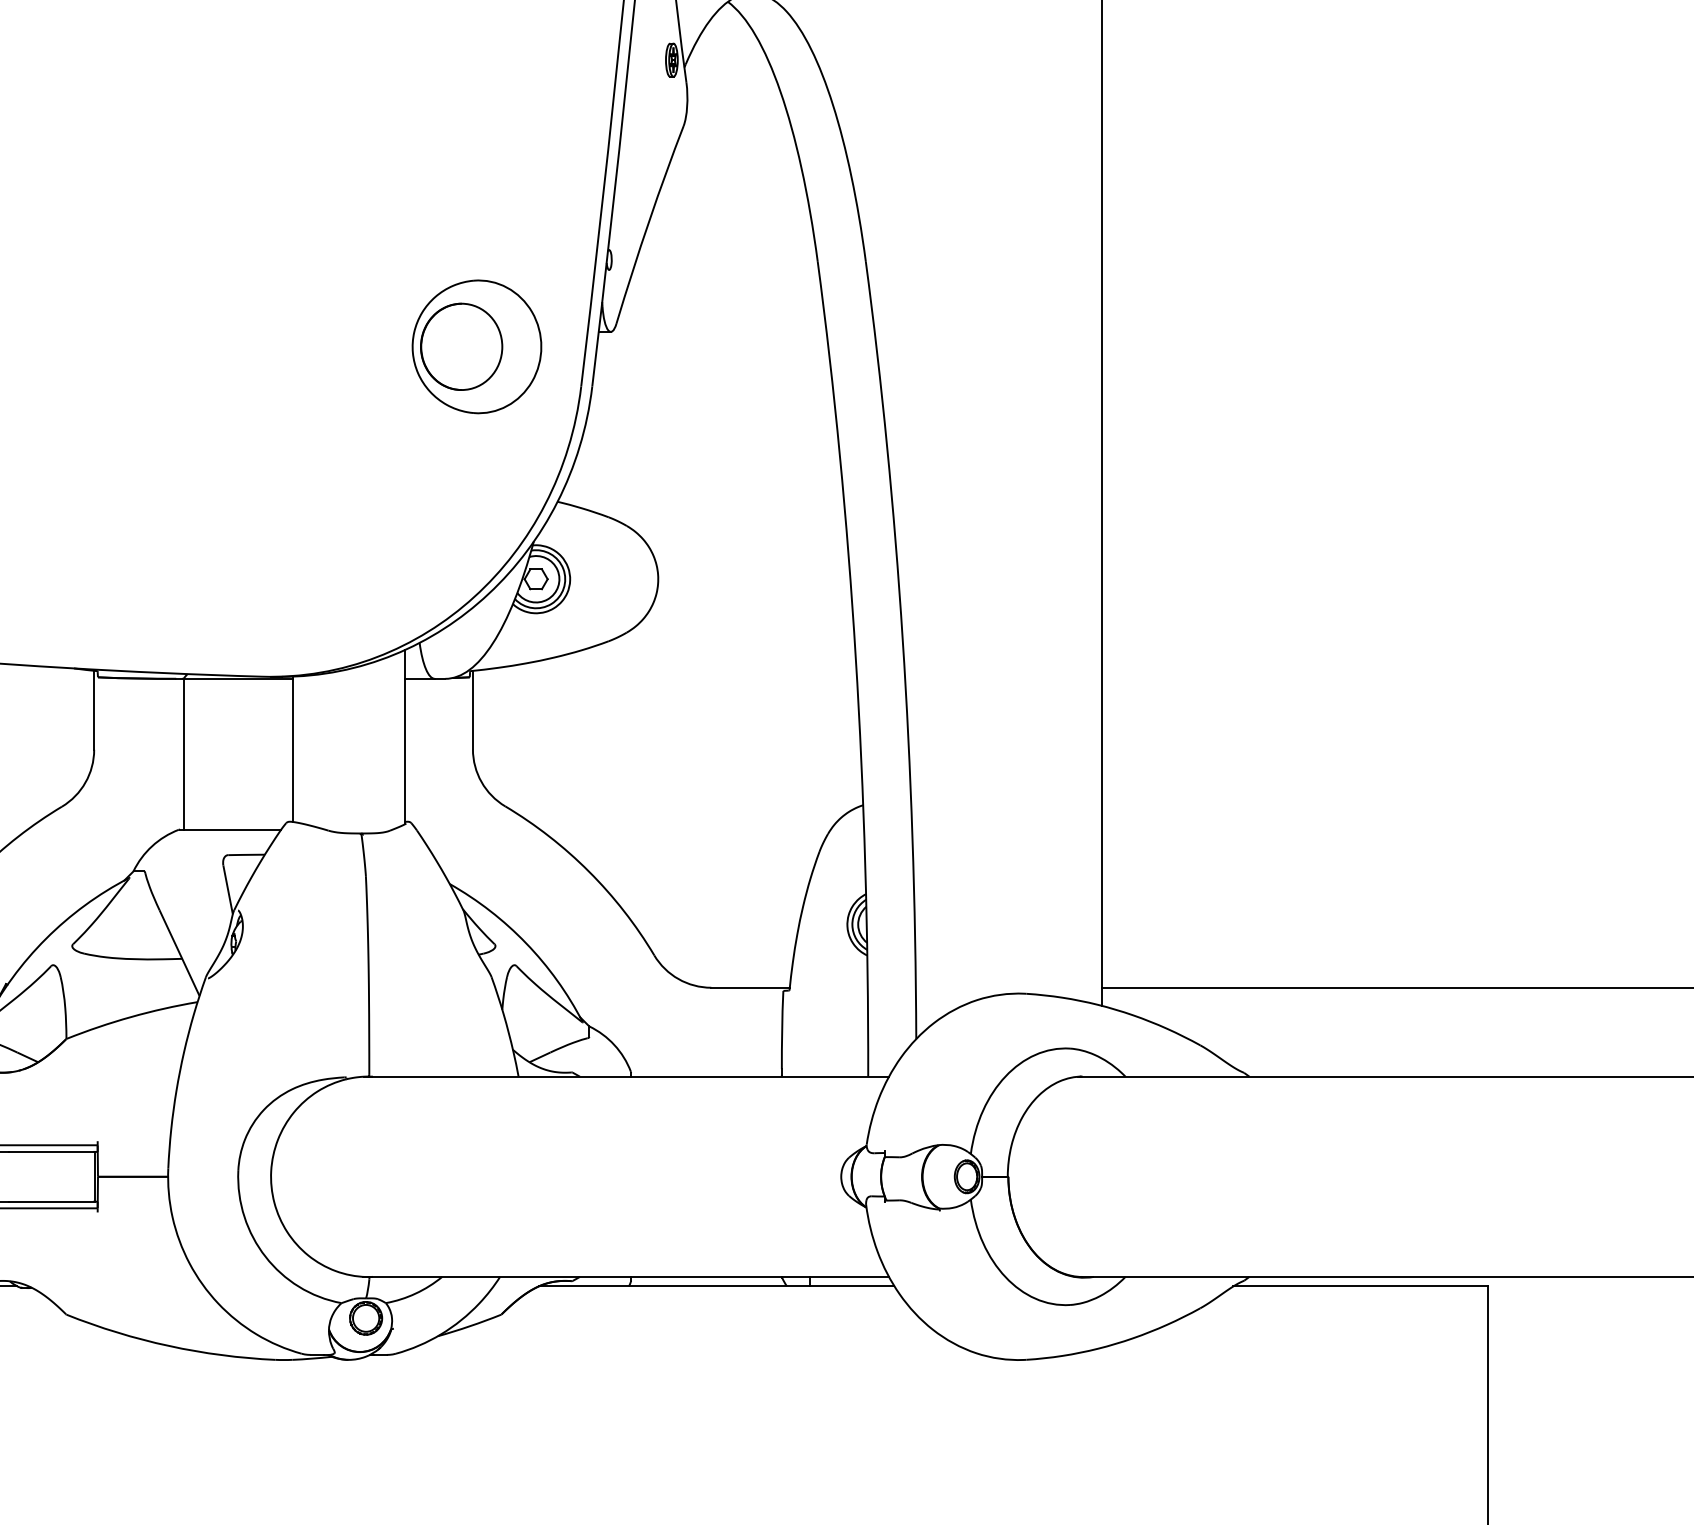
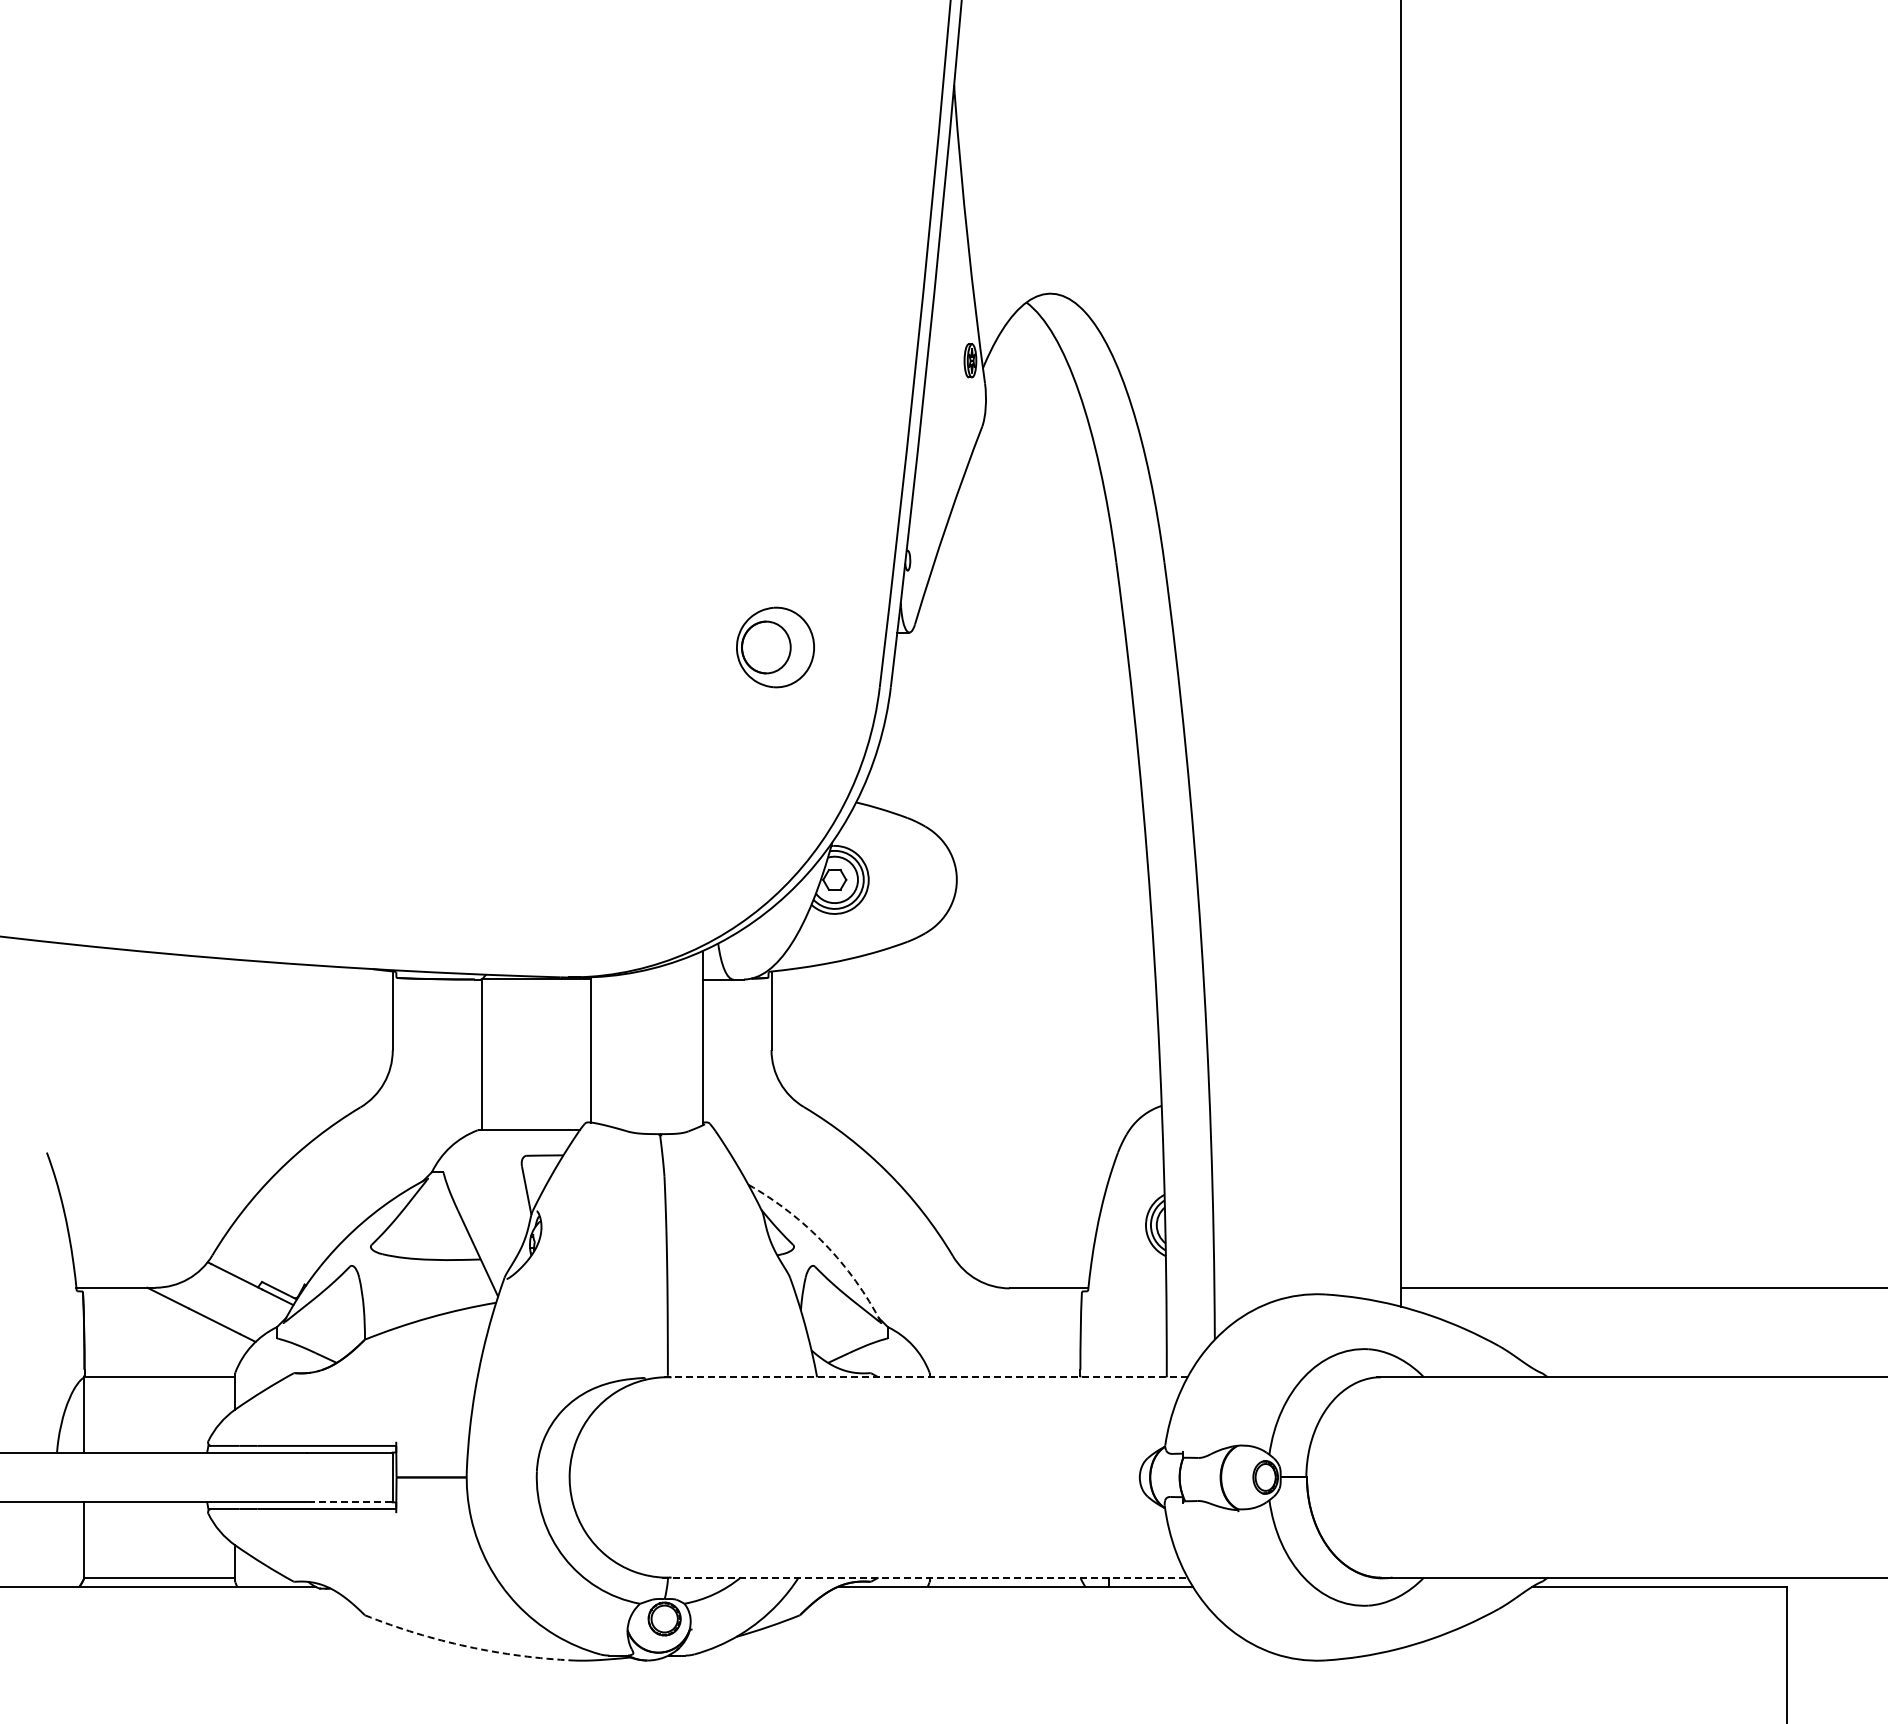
part: (476, 346) -> (775, 647), size x0.6
arc: (525, 943) -> (824, 1244), solid -> dashed
line: (625, 1076) -> (924, 1377), solid -> dashed
line: (50, 1201) -> (349, 1502), solid -> dashed
line: (625, 1276) -> (924, 1577), solid -> dashed
arc: (168, 1345) -> (467, 1646), solid -> dashed

